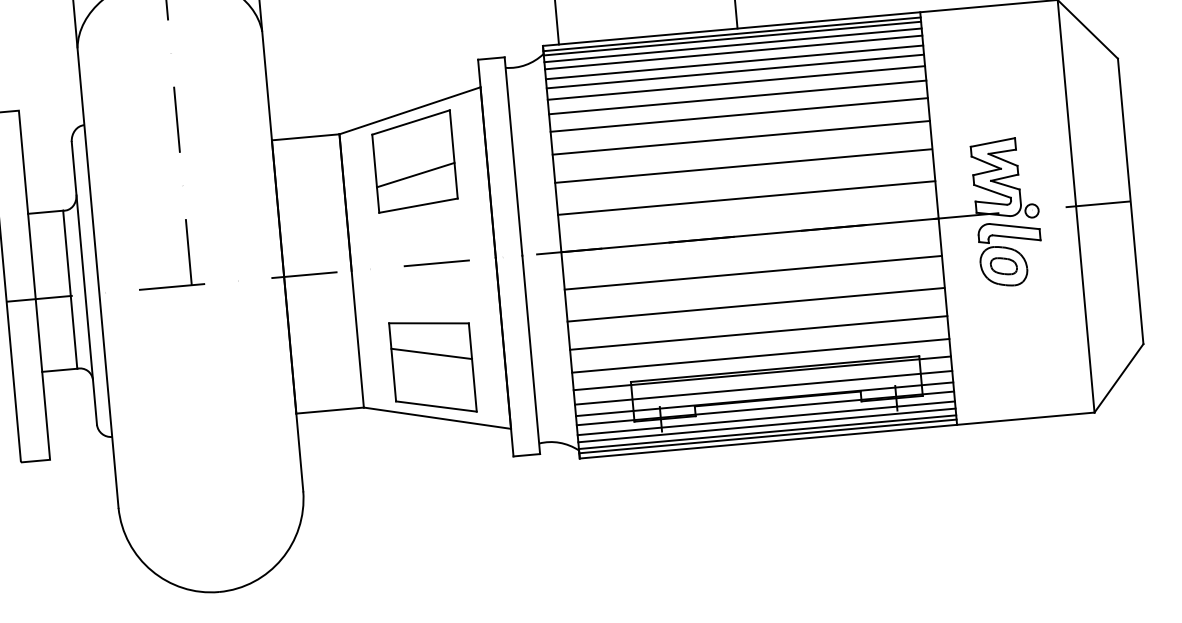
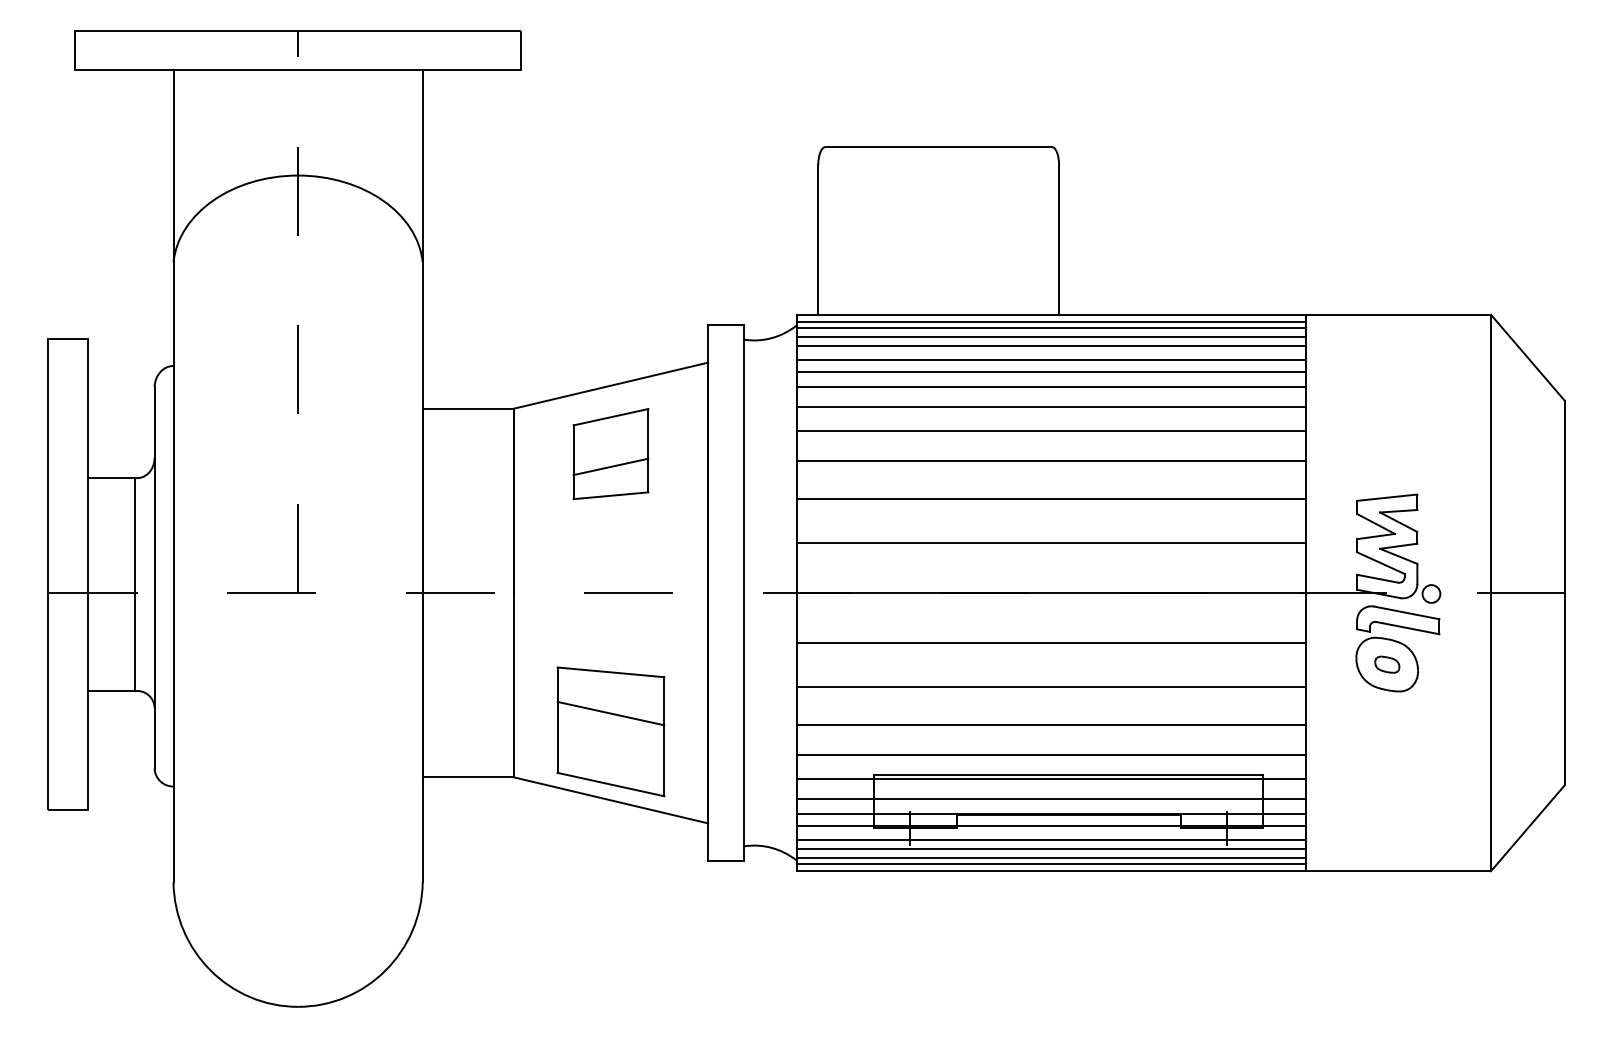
part: (414, 161) -> (610, 453), size x0.7
part: (1004, 266) -> (1387, 664), size x0.7

